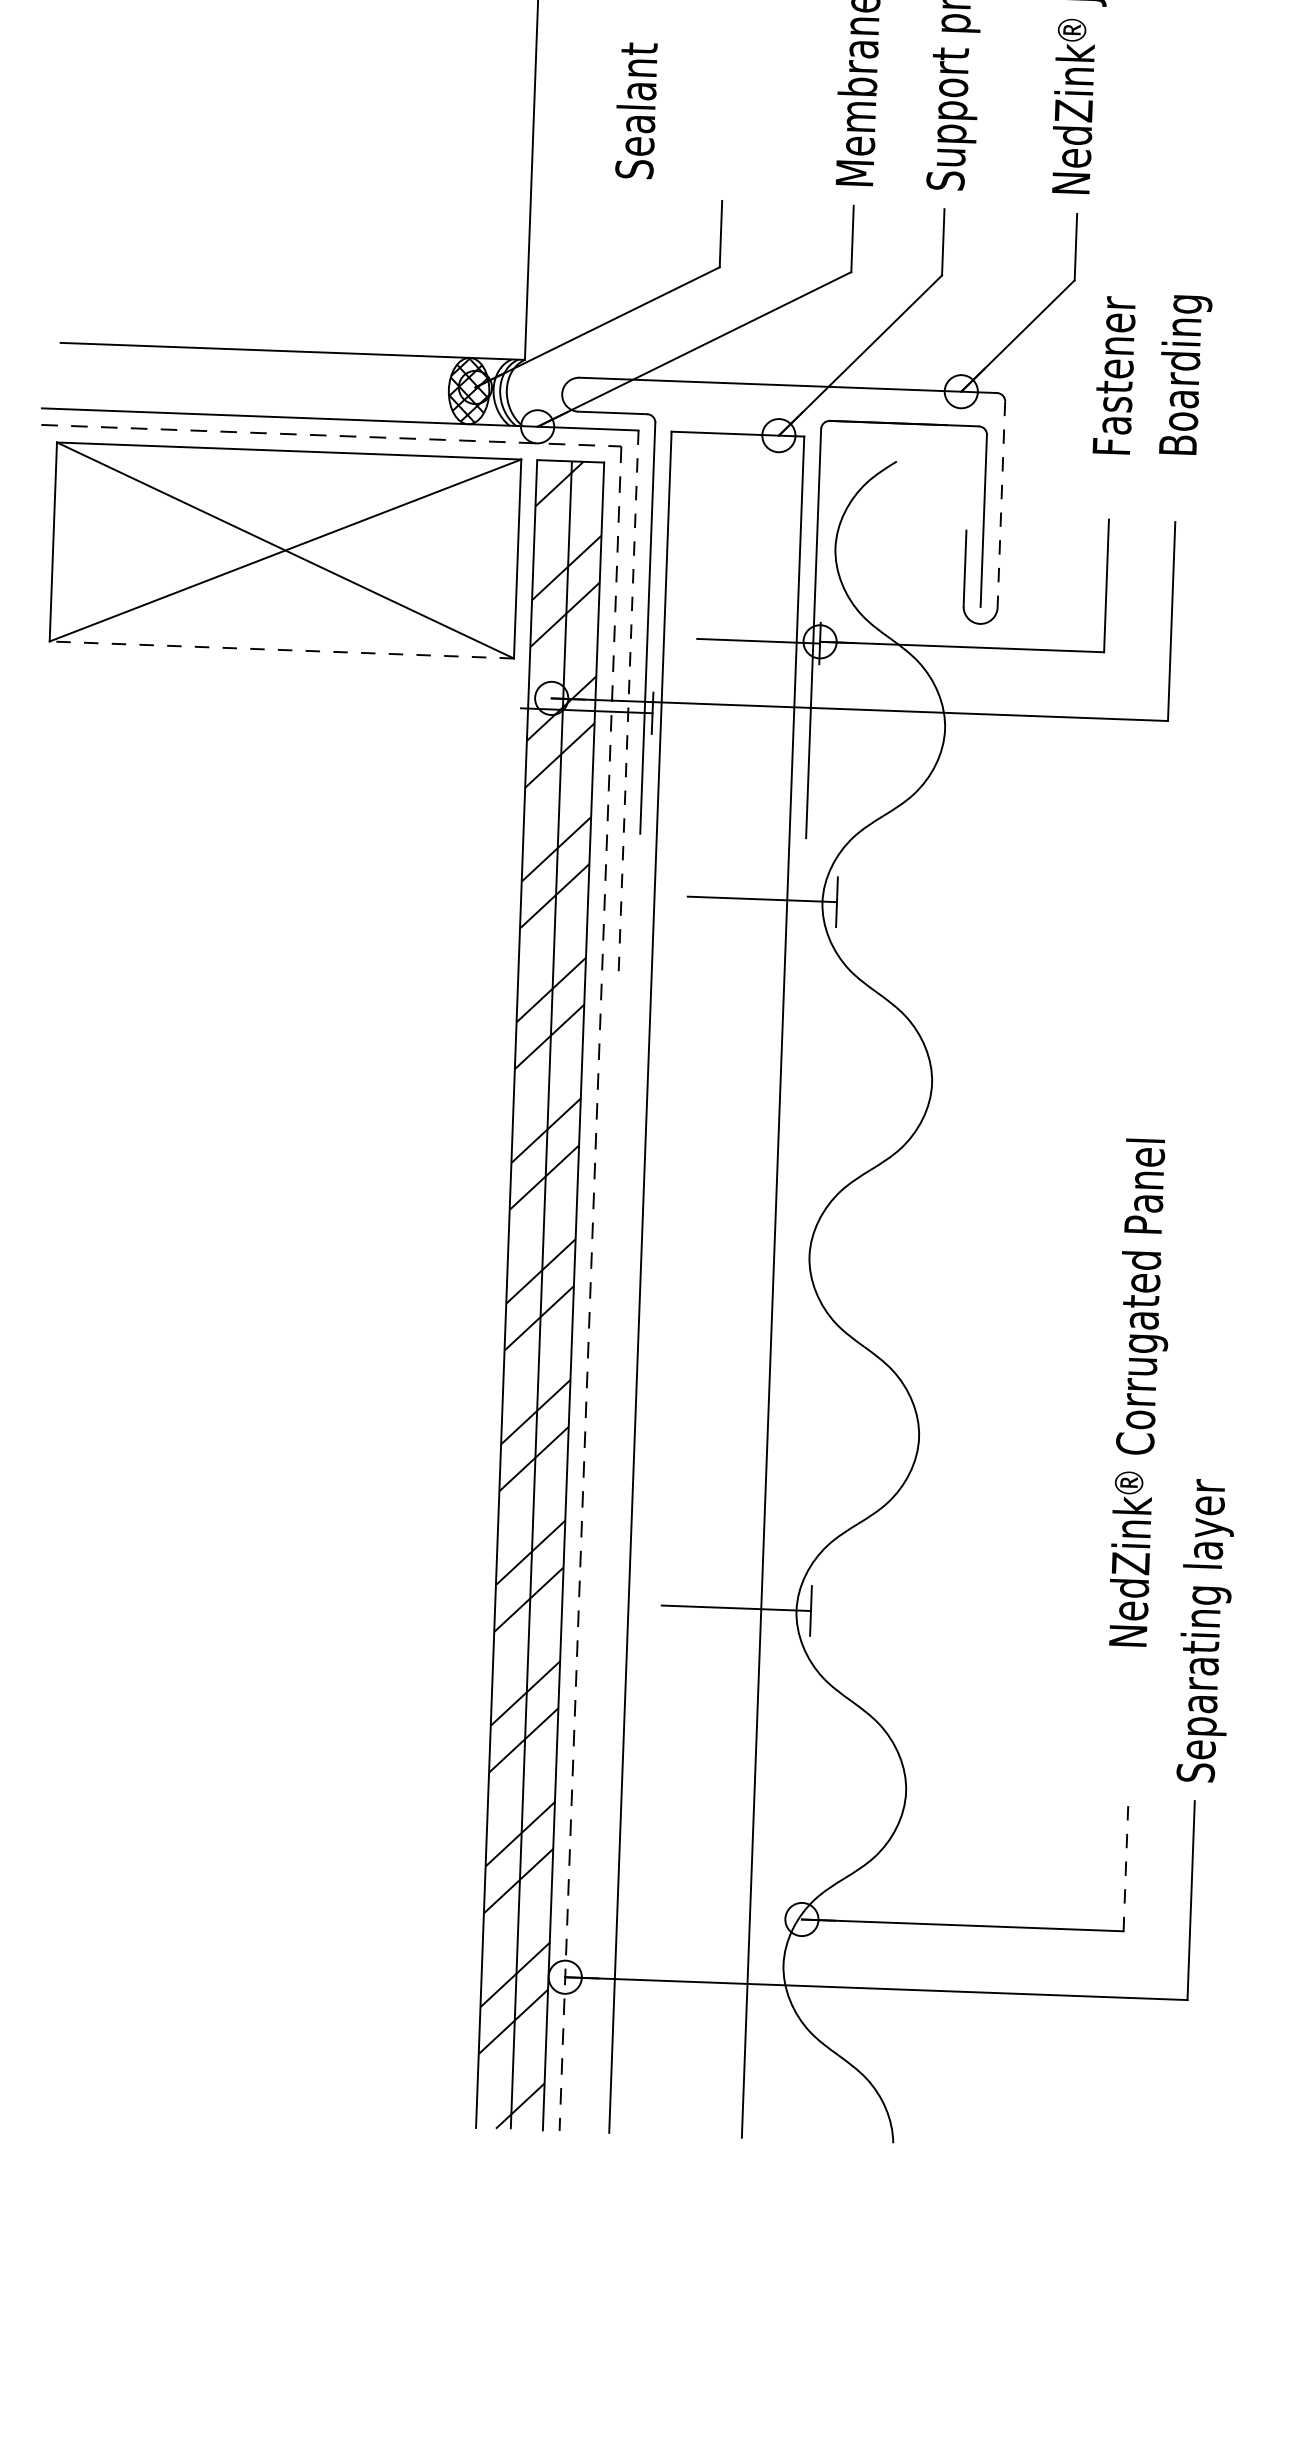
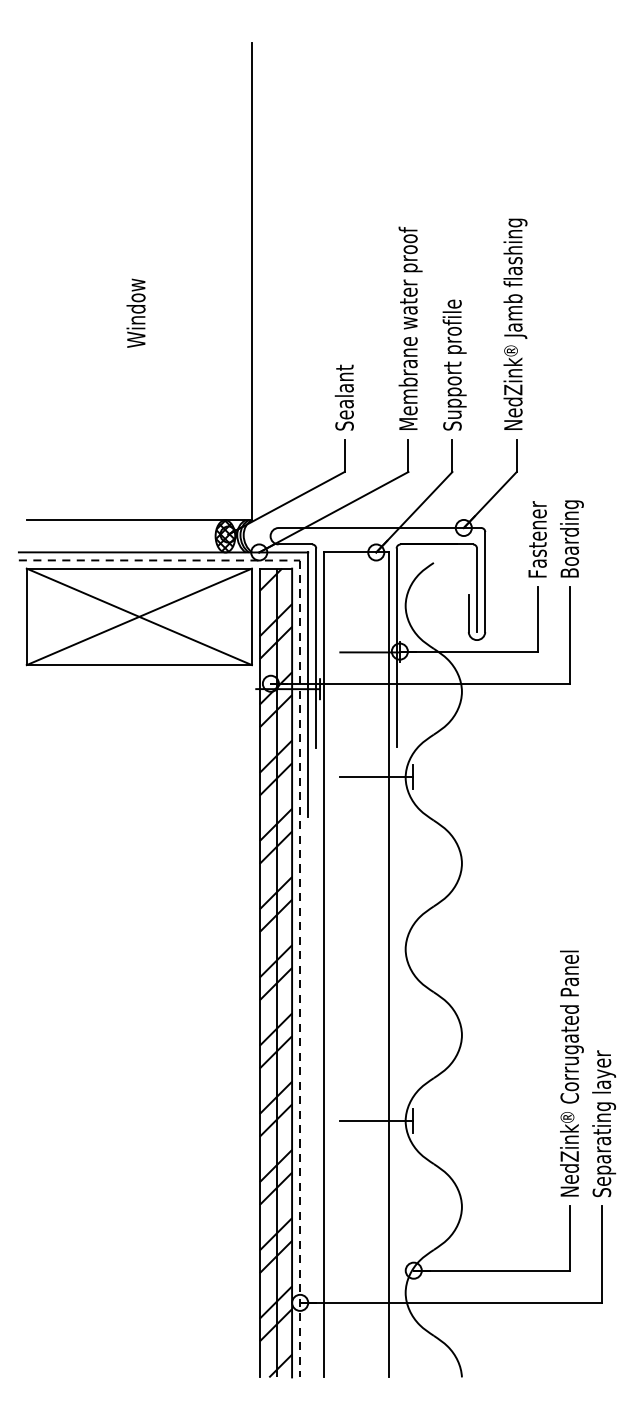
text: (634, 110) -> (343, 397), moved
text: (1184, 374) -> (571, 538), moved
text: (1114, 375) -> (537, 539), moved
line: (1001, 505) -> (485, 582), dashed -> solid
line: (282, 650) -> (139, 665), dashed -> solid
line: (629, 704) -> (308, 685), dashed -> solid
text: (1140, 1392) -> (571, 1073), moved
line: (1125, 1864) -> (569, 1238), dashed -> solid

